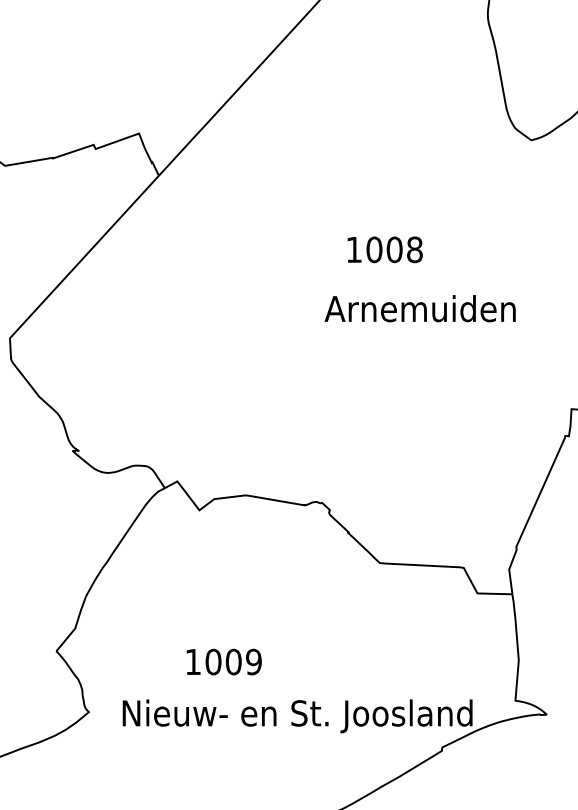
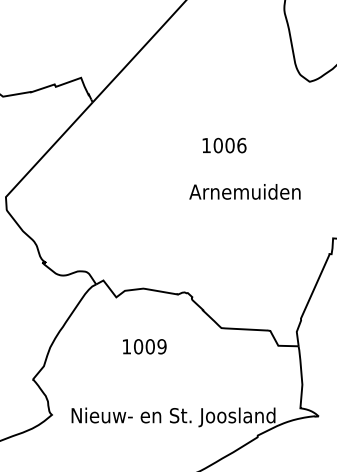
text: (414, 249) -> (241, 145), 1008 -> 1006
text: (419, 308) -> (244, 191), moved
text: (223, 661) -> (144, 346), moved

